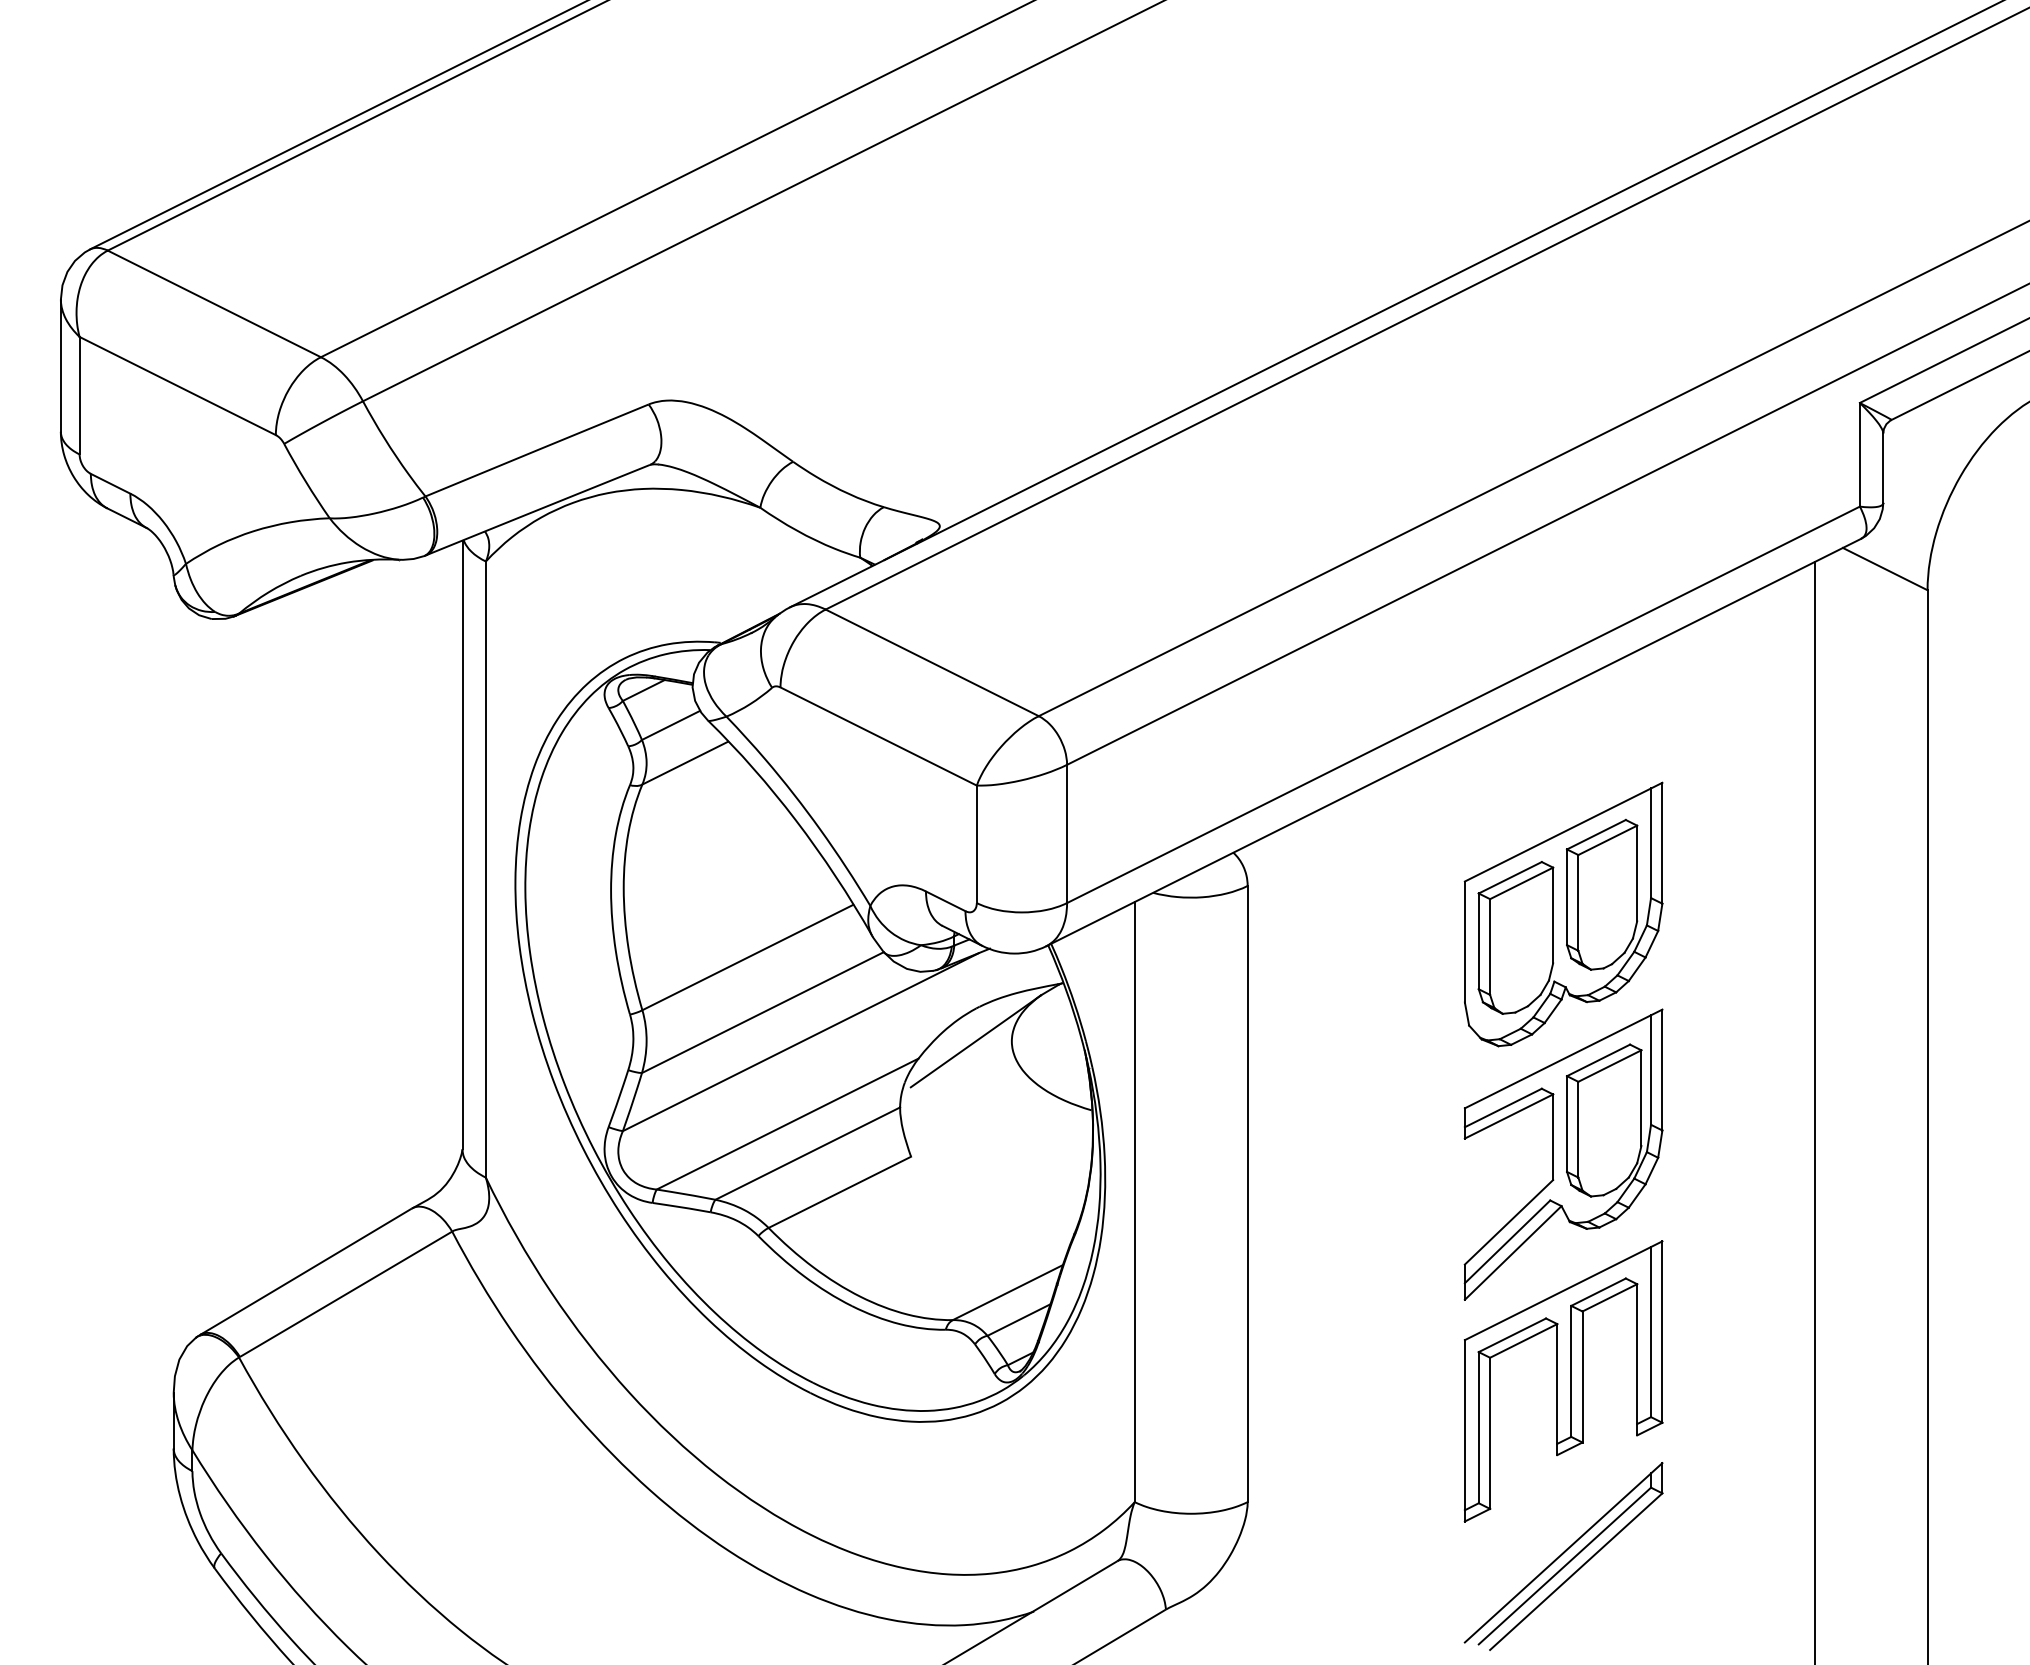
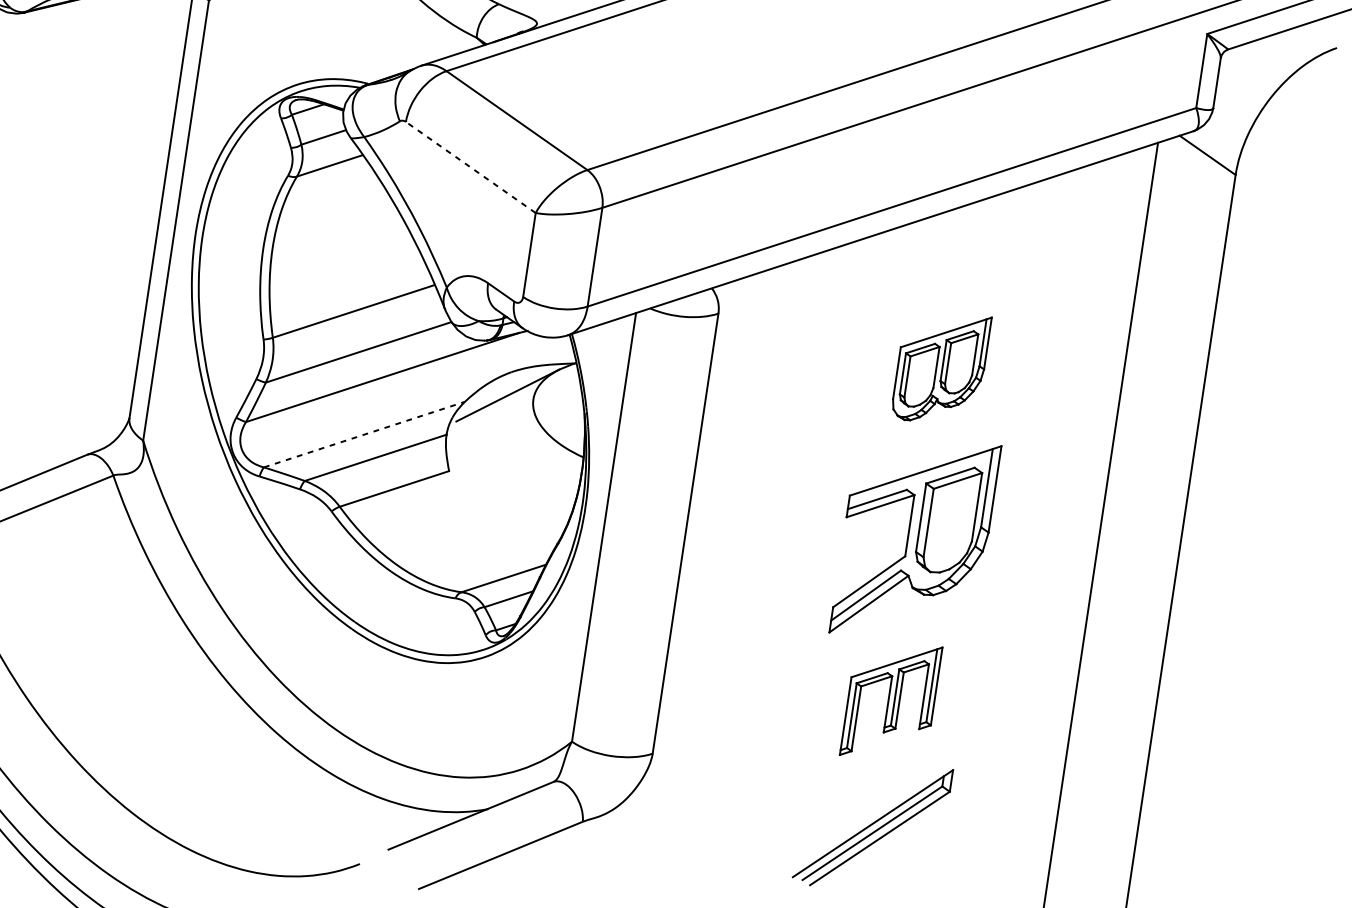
line: (878, 736) -> (470, 167), solid -> dashed
part: (1563, 914) -> (941, 367), size x0.6
line: (788, 1123) -> (365, 434), solid -> dashed
part: (1563, 1381) -> (891, 701), size x0.6

